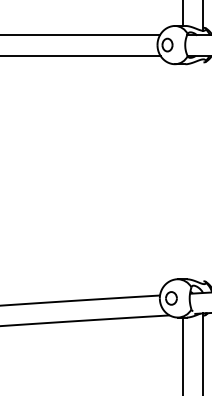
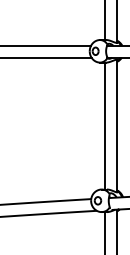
line: (182, 170) -> (104, 125), added
line: (202, 170) -> (116, 125), added

